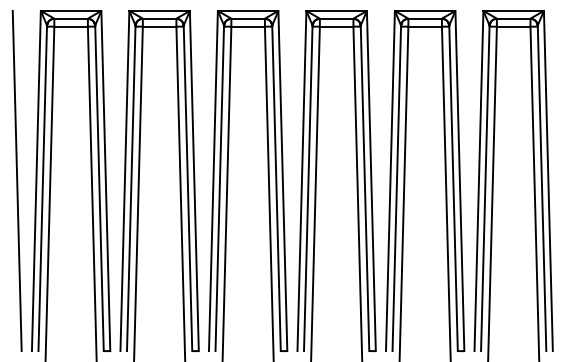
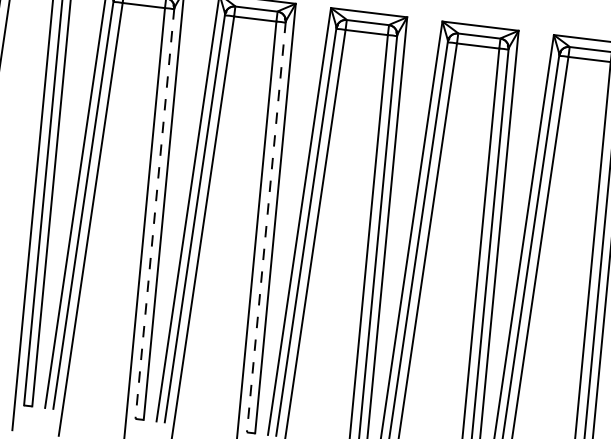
line: (188, 188) -> (155, 213), solid -> dashed
line: (276, 188) -> (266, 227), solid -> dashed

